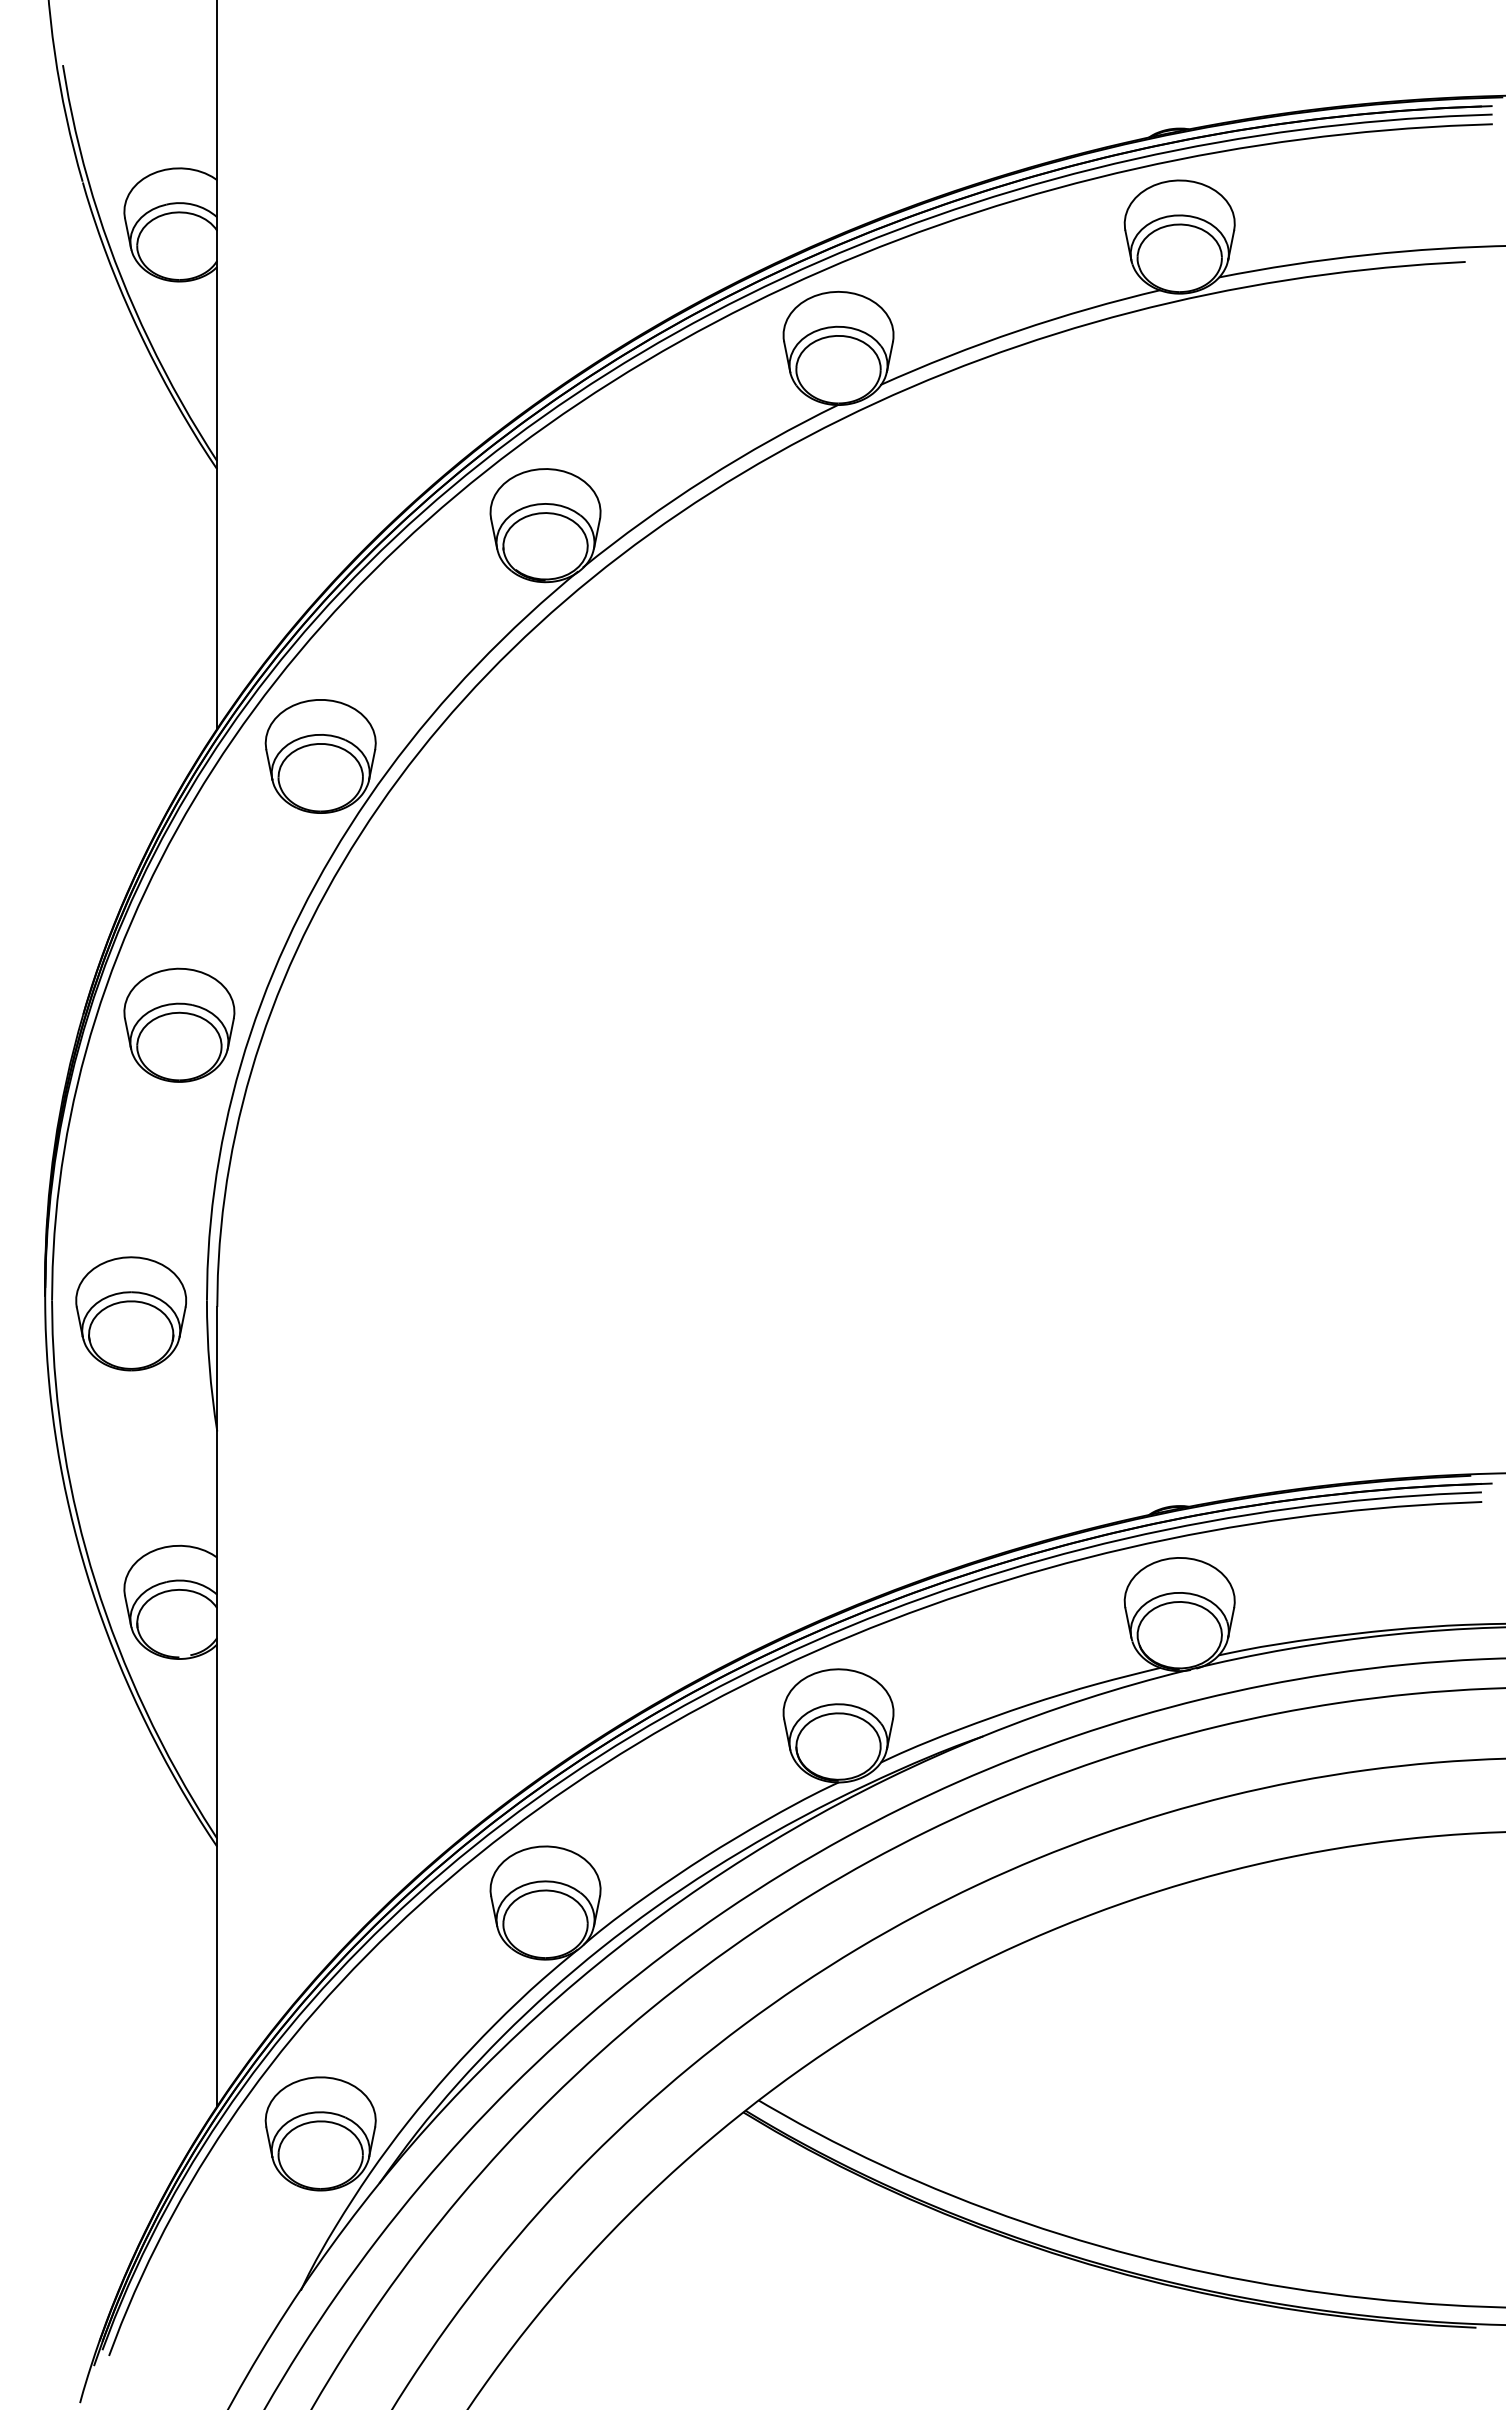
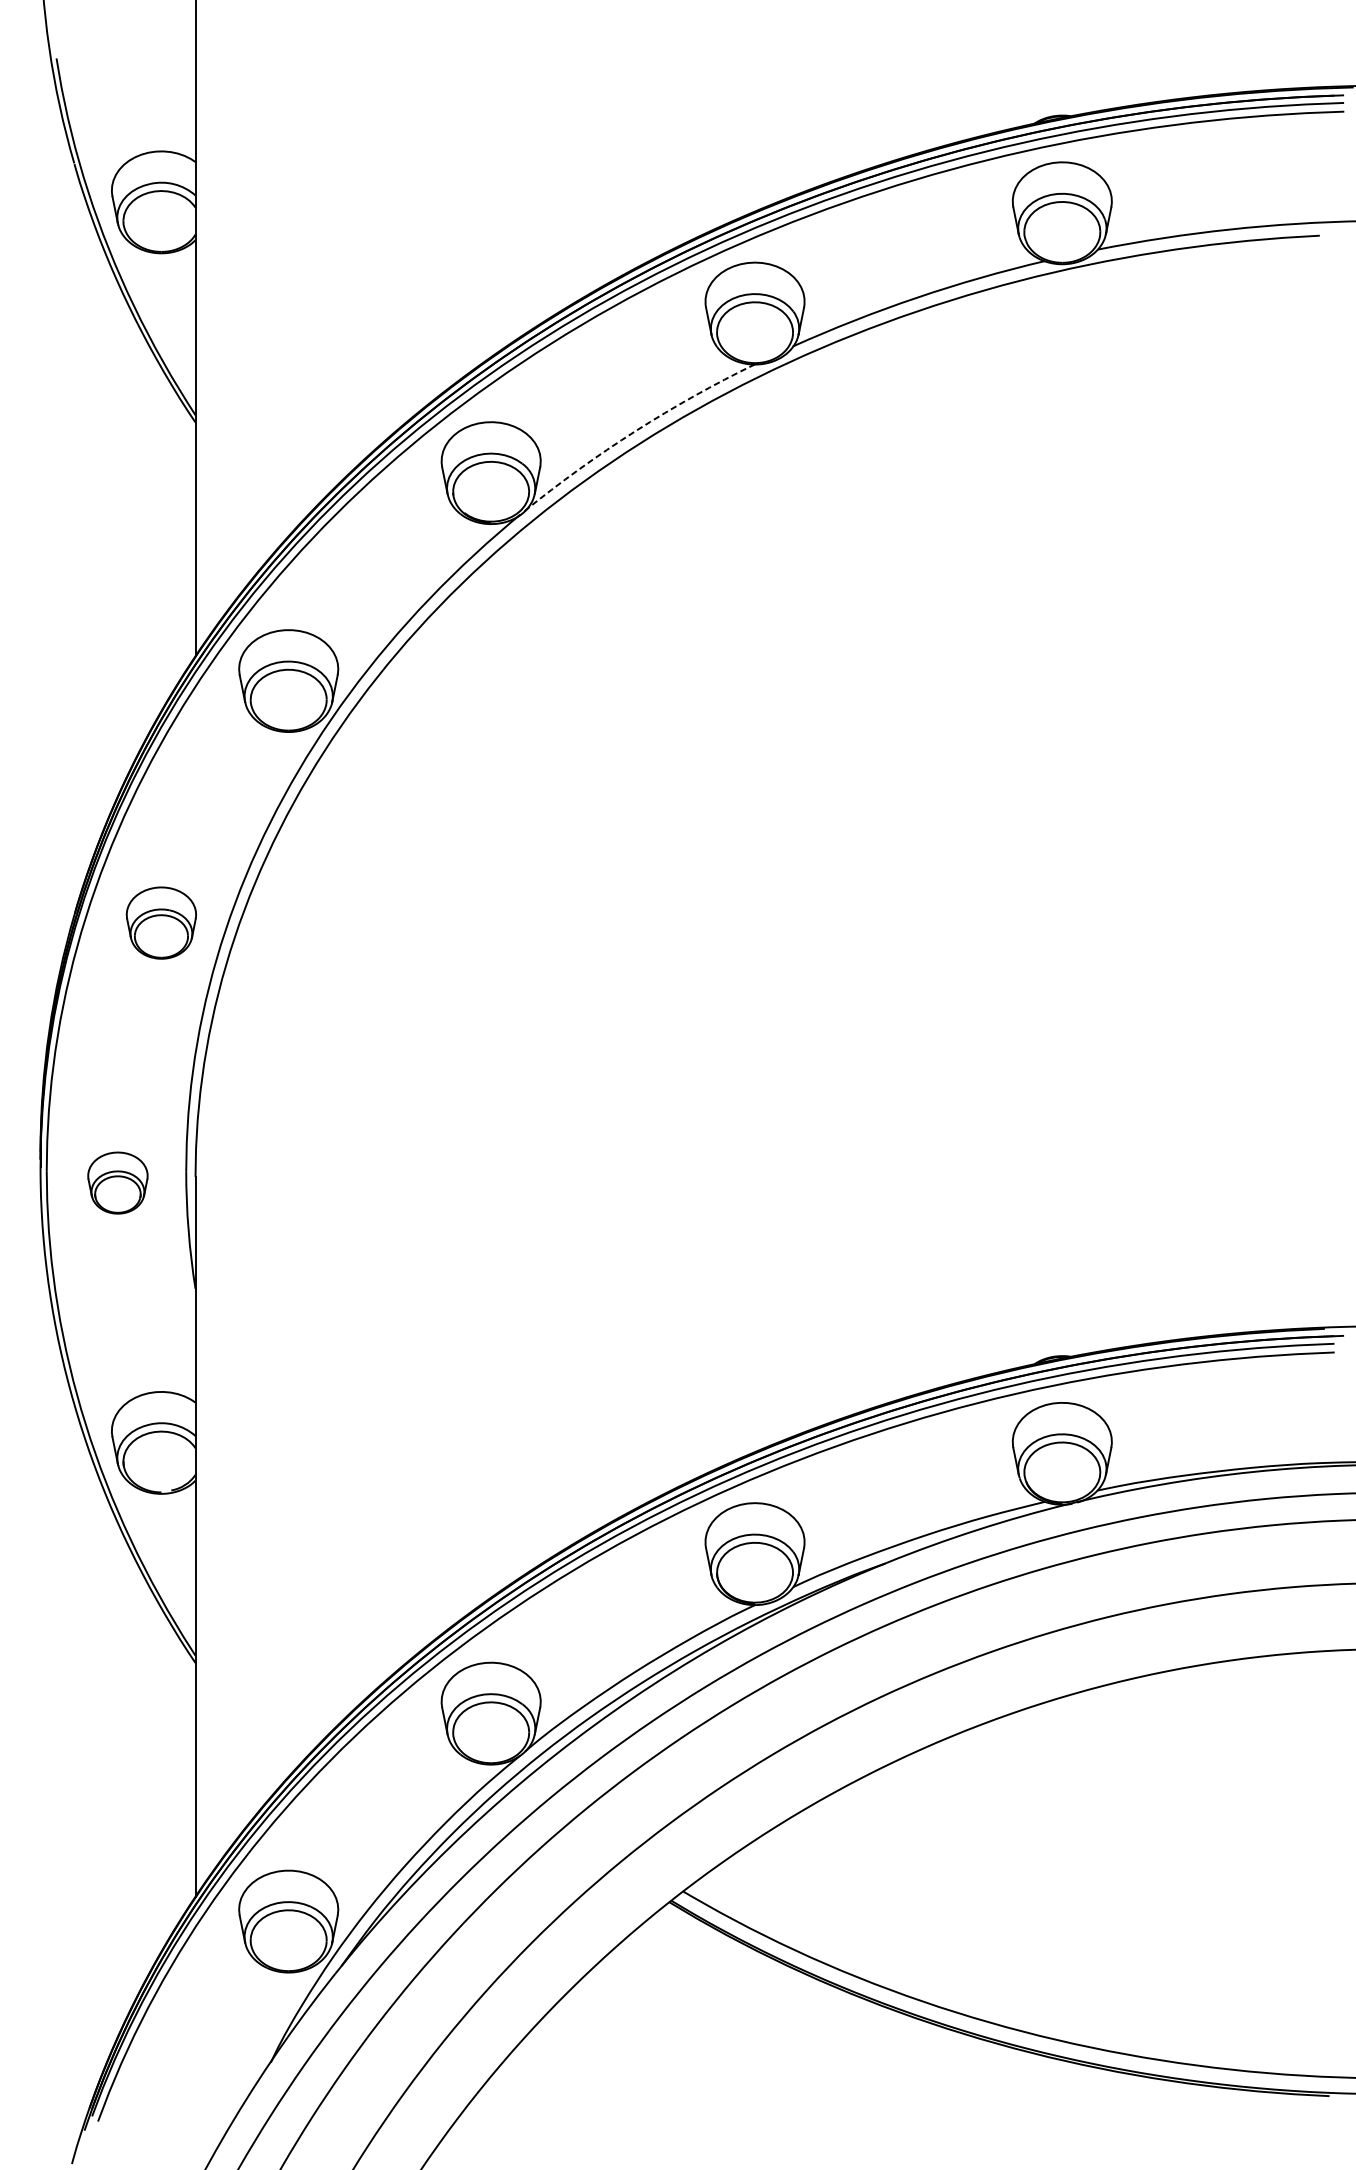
arc: (705, 478) -> (635, 430), solid -> dashed
part: (179, 1024) -> (161, 922), size x0.7
part: (130, 1313) -> (117, 1182), size x0.6

